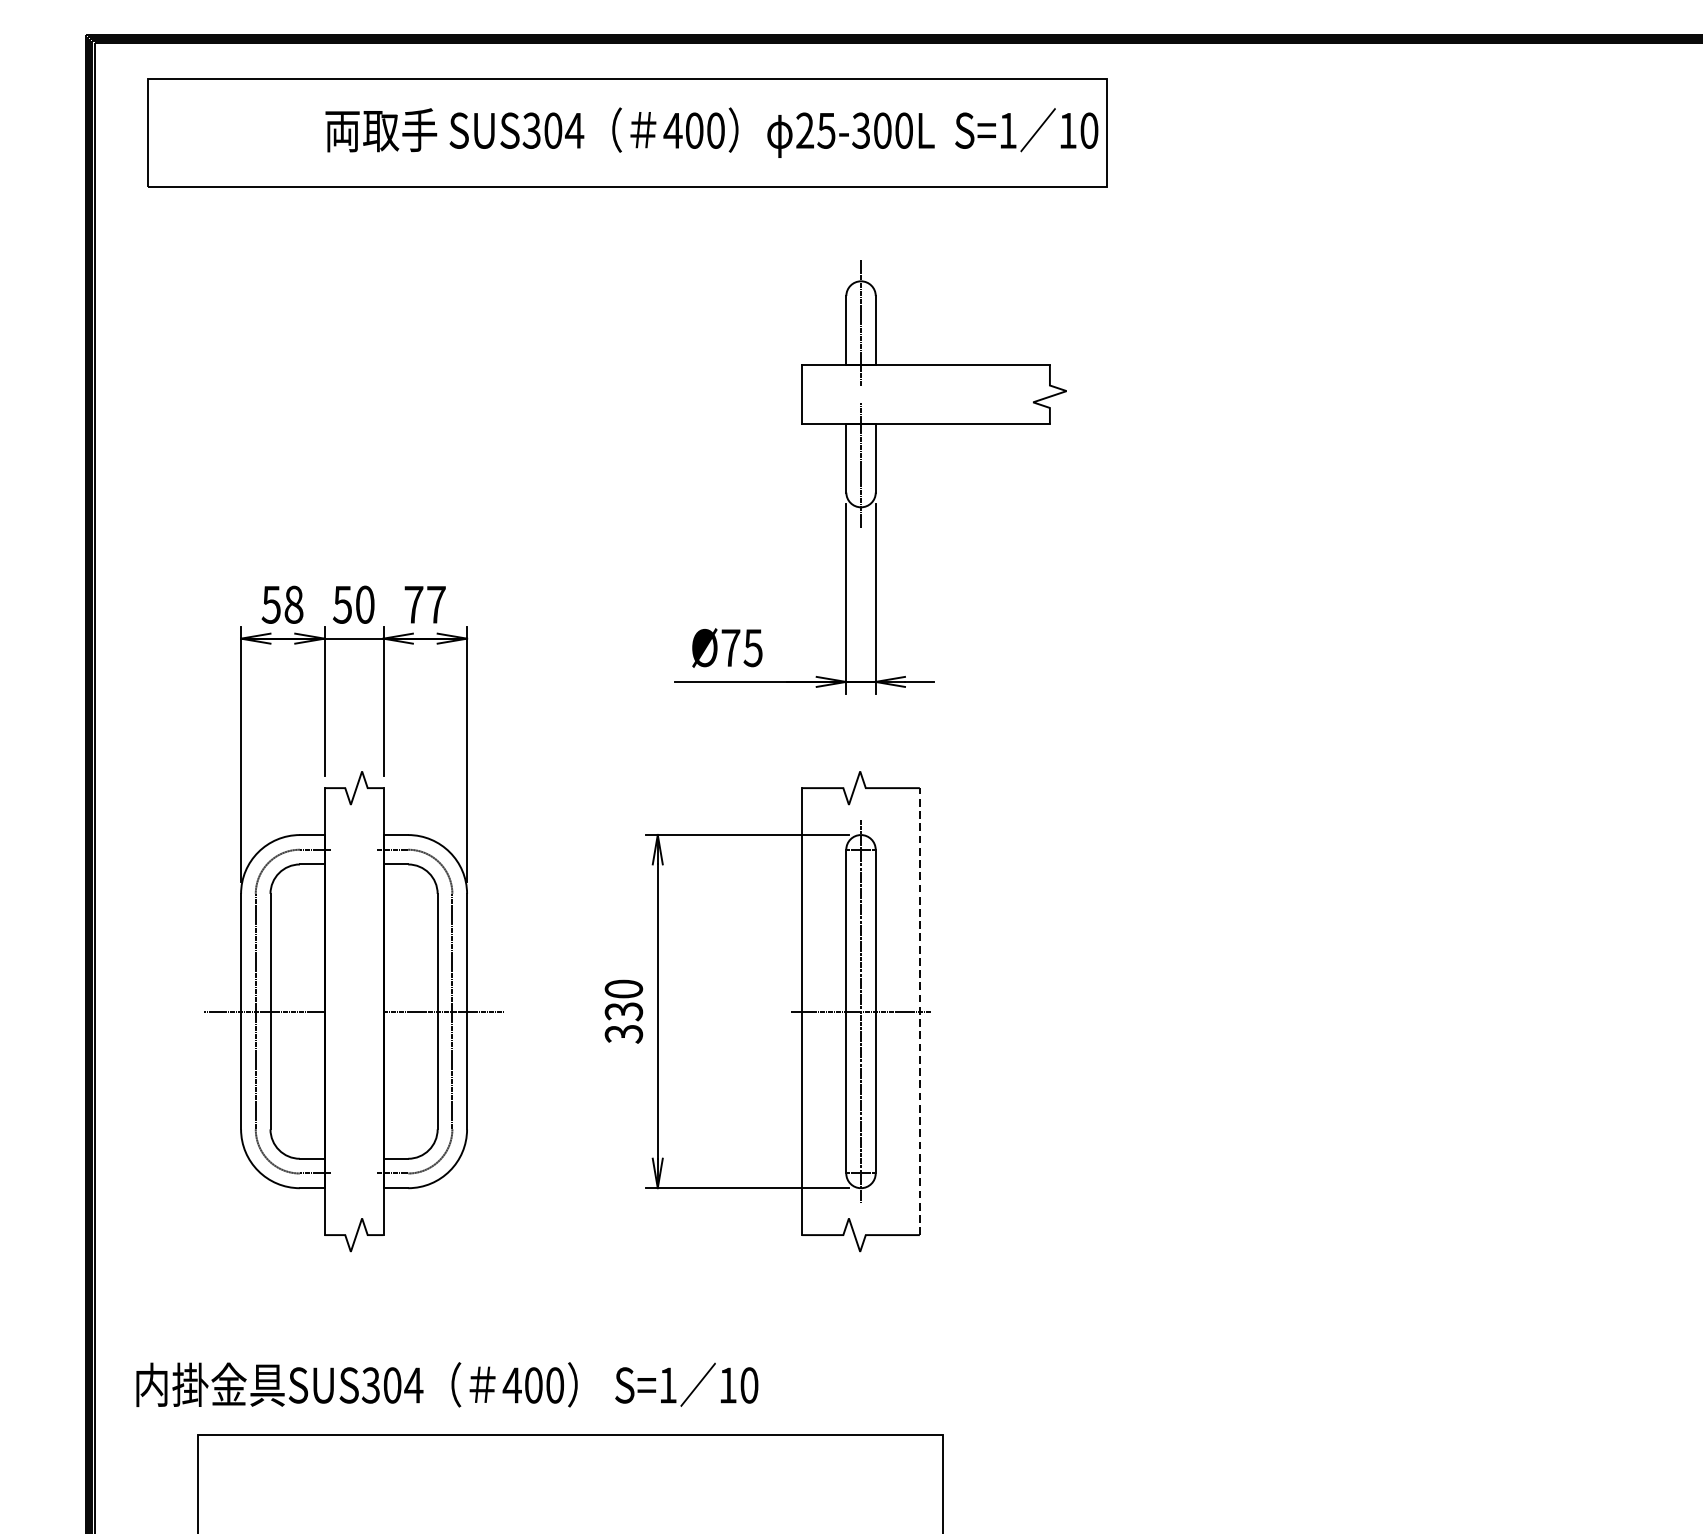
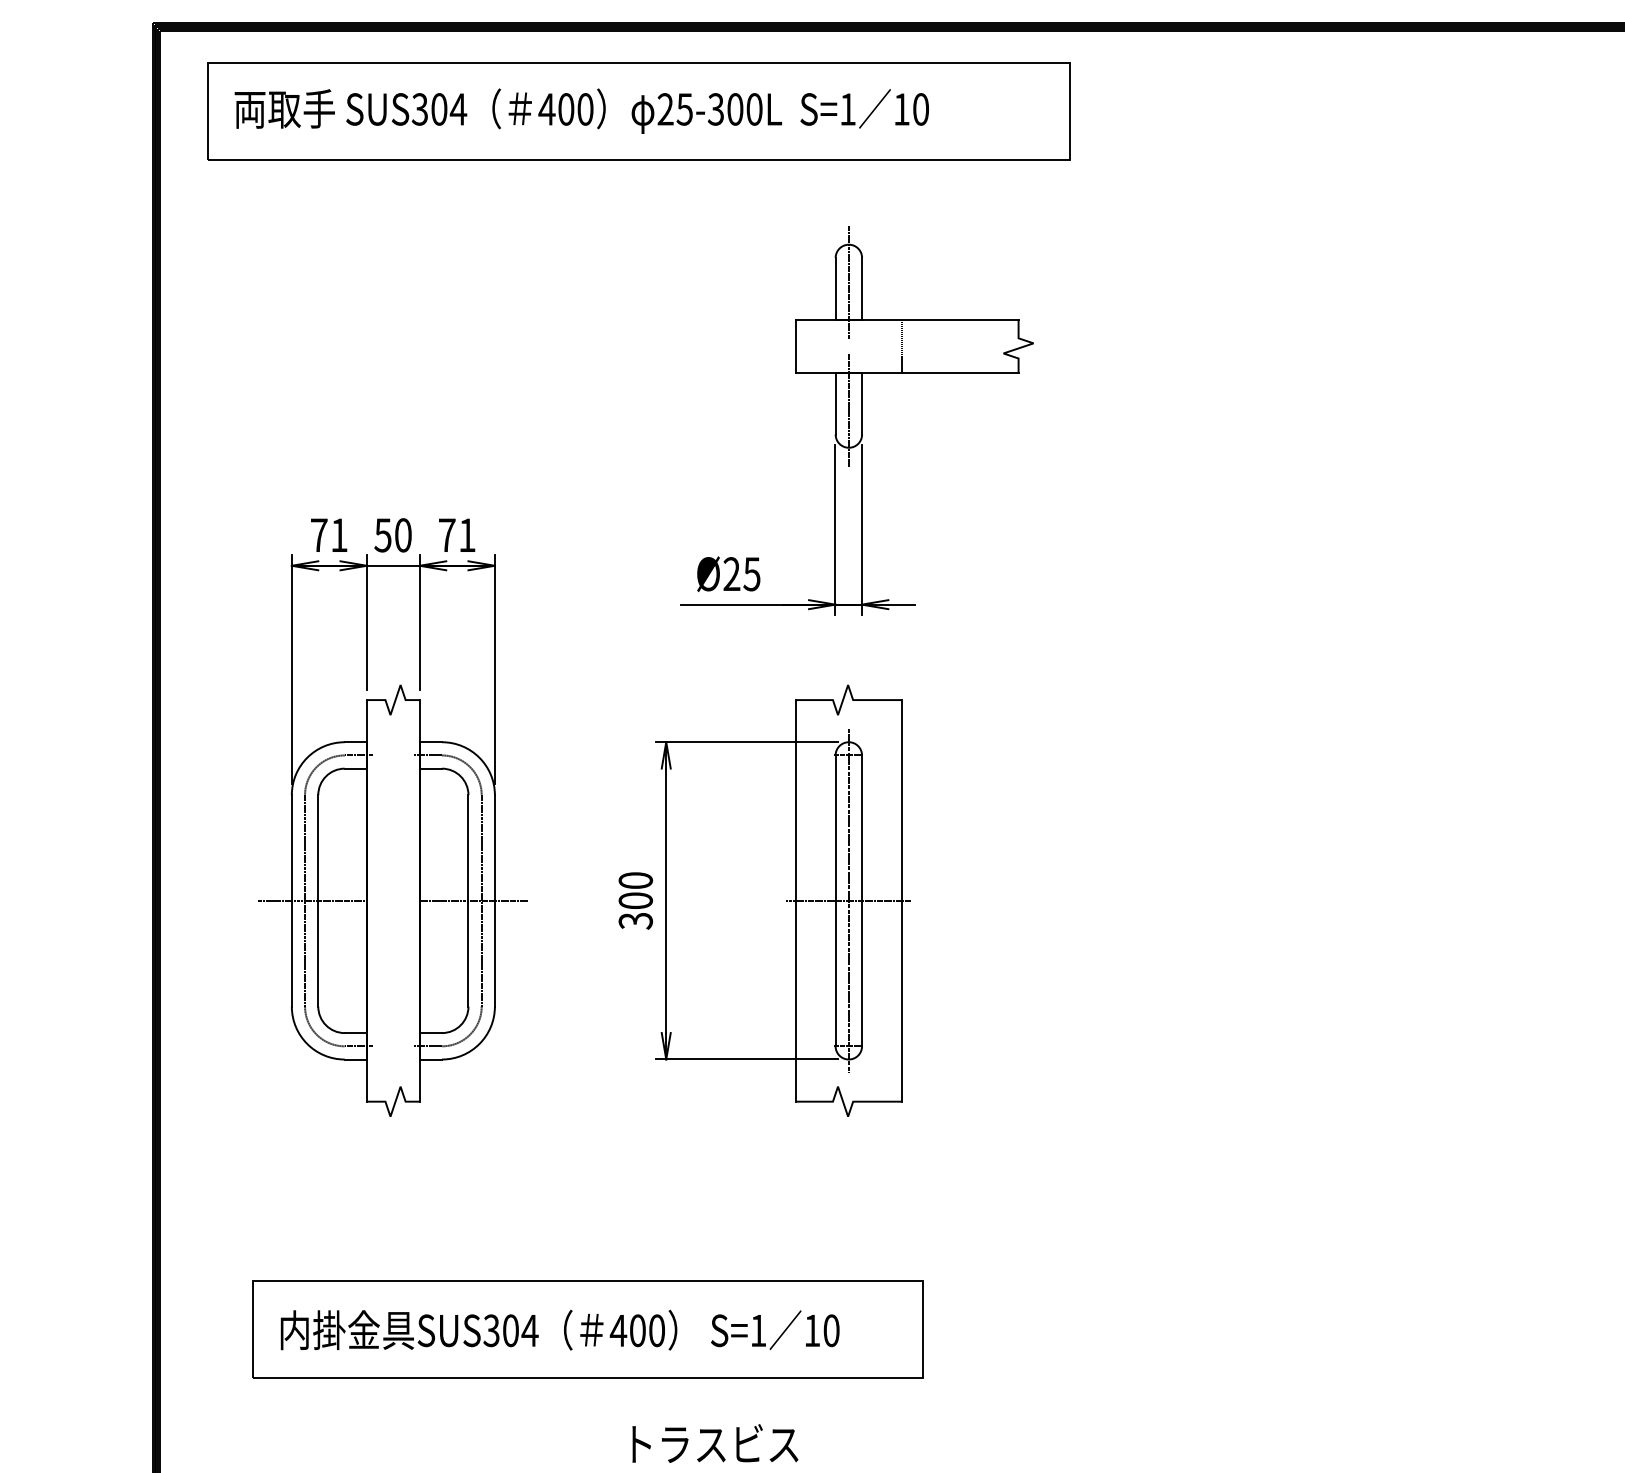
text: (711, 131) -> (581, 110), moved
line: (919, 393) -> (901, 345), added
text: (436, 603) -> (467, 534), 77 -> 71
text: (281, 604) -> (328, 535), 58 -> 71
text: (730, 647) -> (731, 573), Ø75 -> Ø25
text: (623, 1011) -> (635, 900), 330 -> 300
line: (919, 1011) -> (901, 900), dashed -> solid
text: (446, 1384) -> (559, 1329), moved

